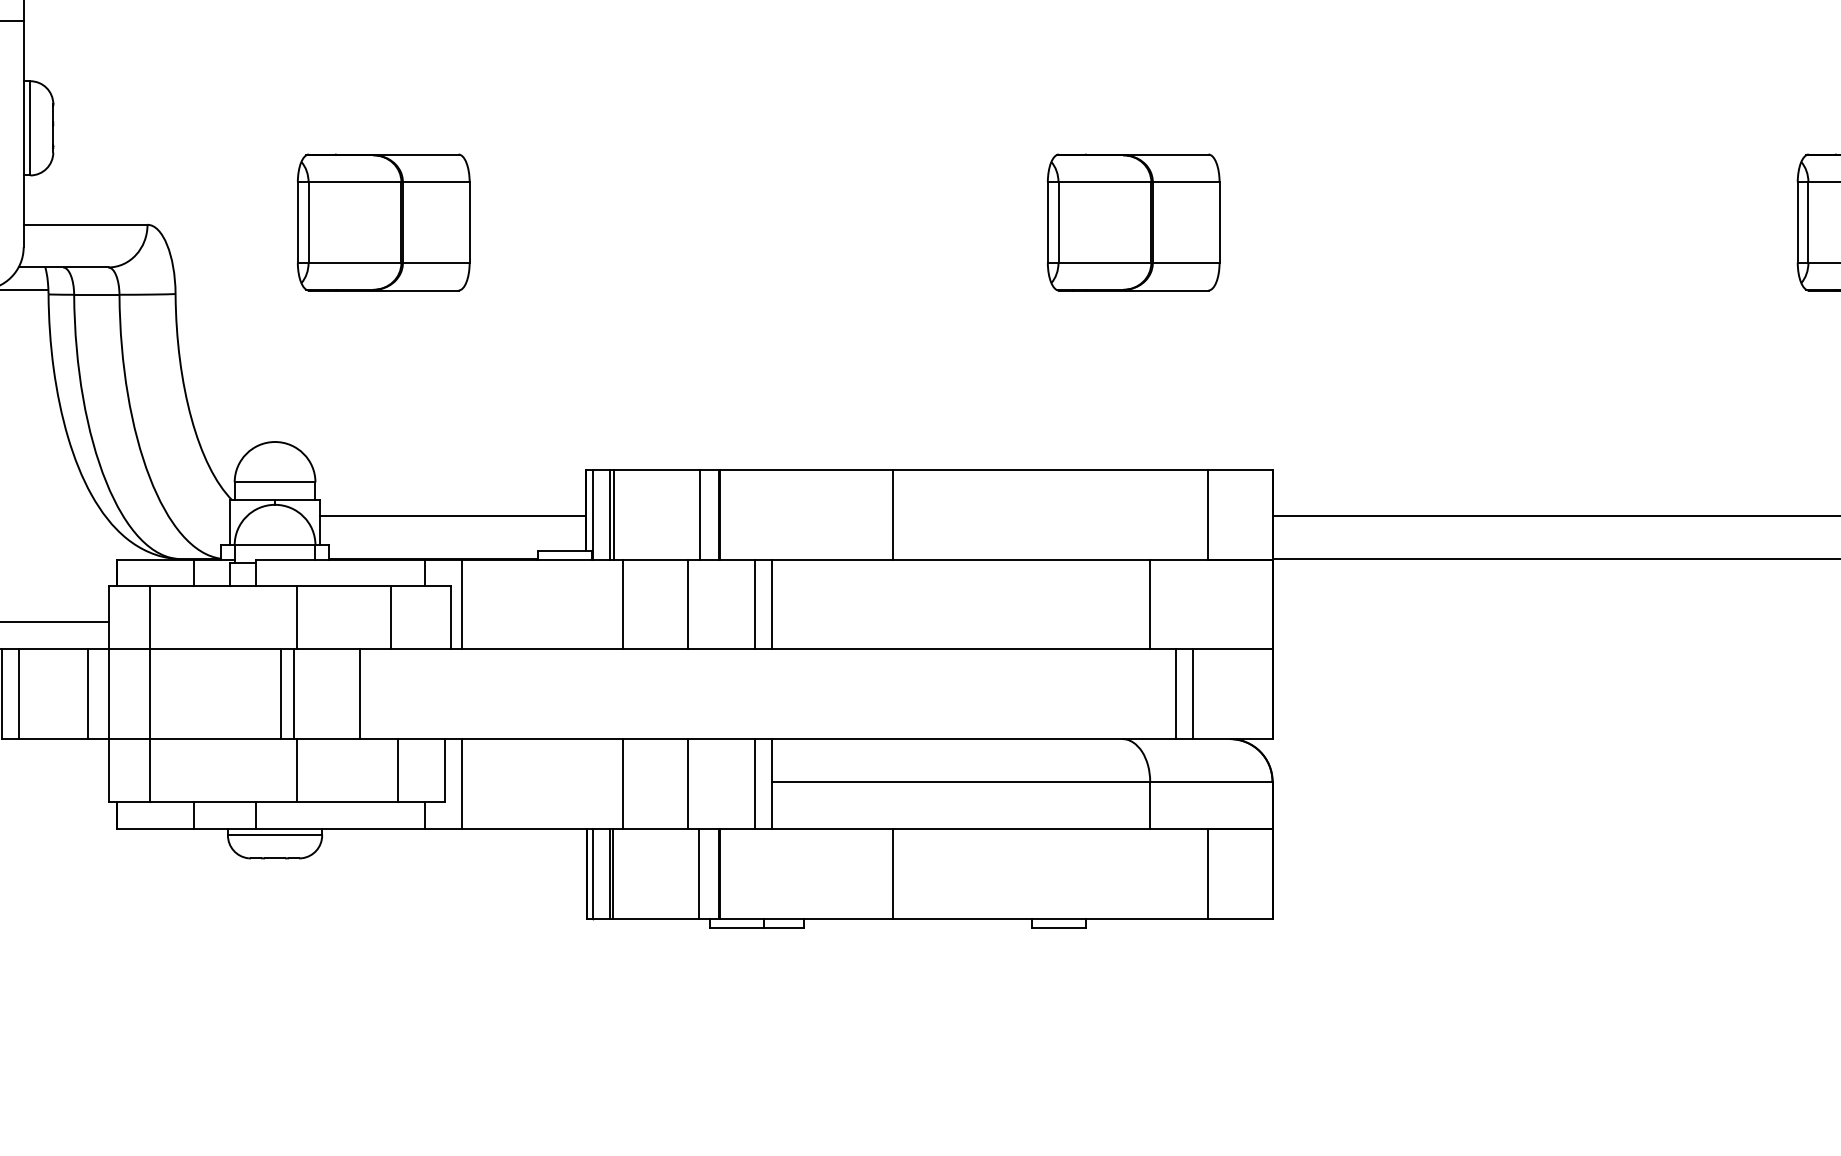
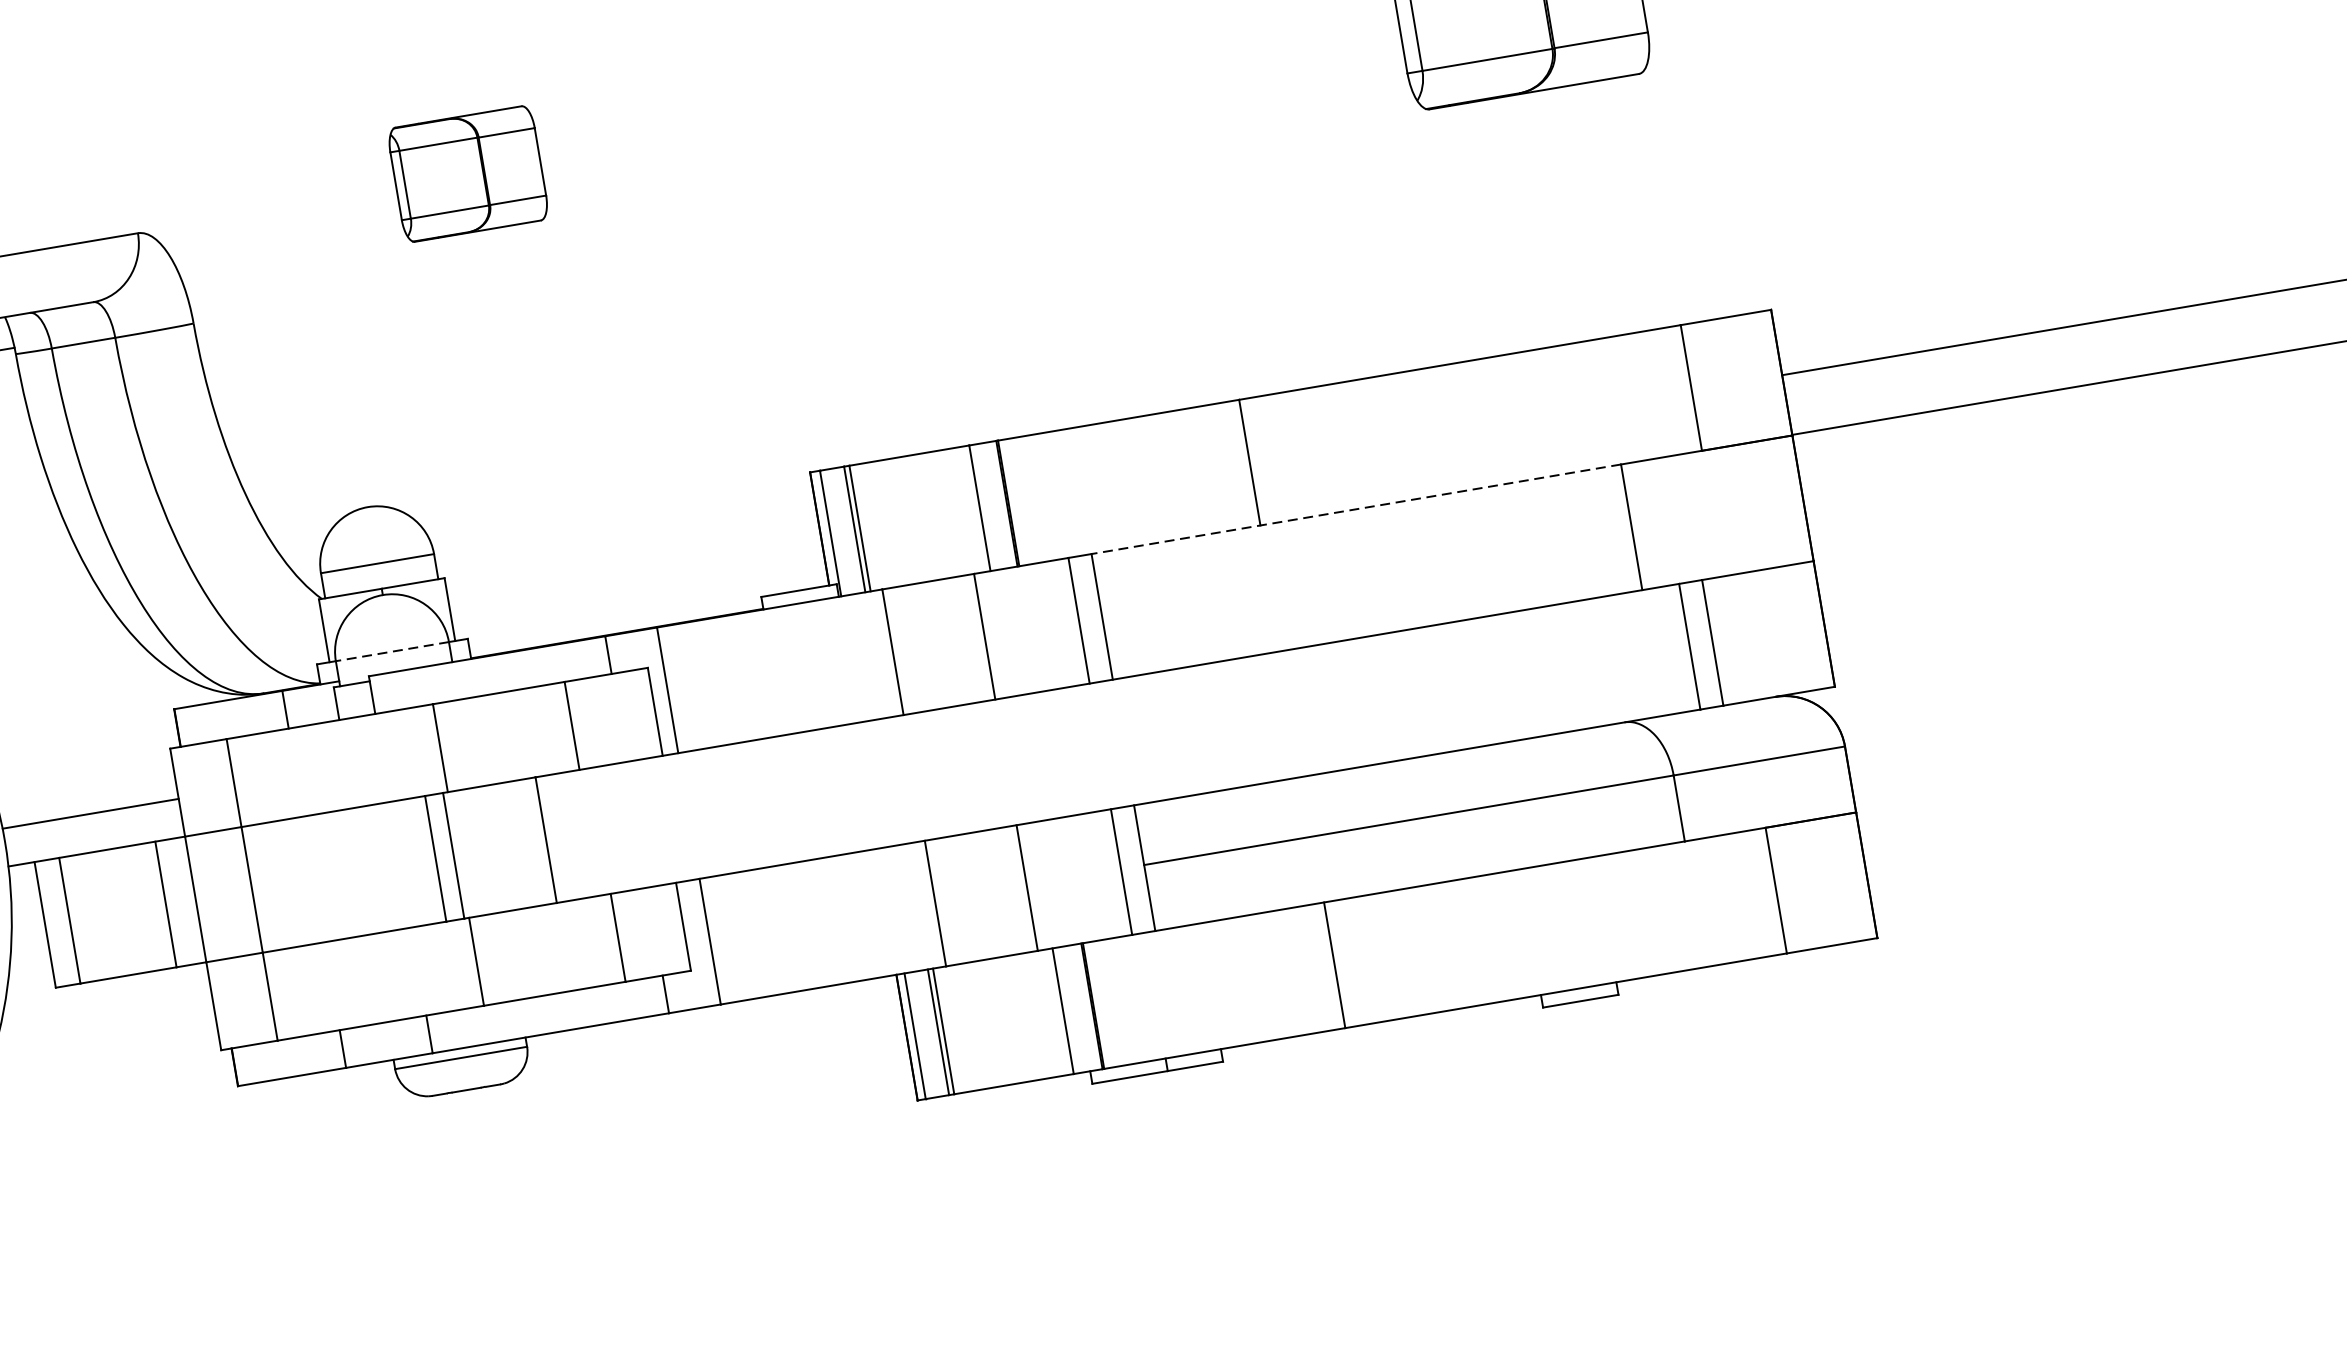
part: (383, 222) -> (467, 174), size x0.6
line: (452, 516) -> (634, 569), removed
line: (274, 545) -> (391, 652), solid -> dashed
line: (960, 559) -> (1355, 509), solid -> dashed

